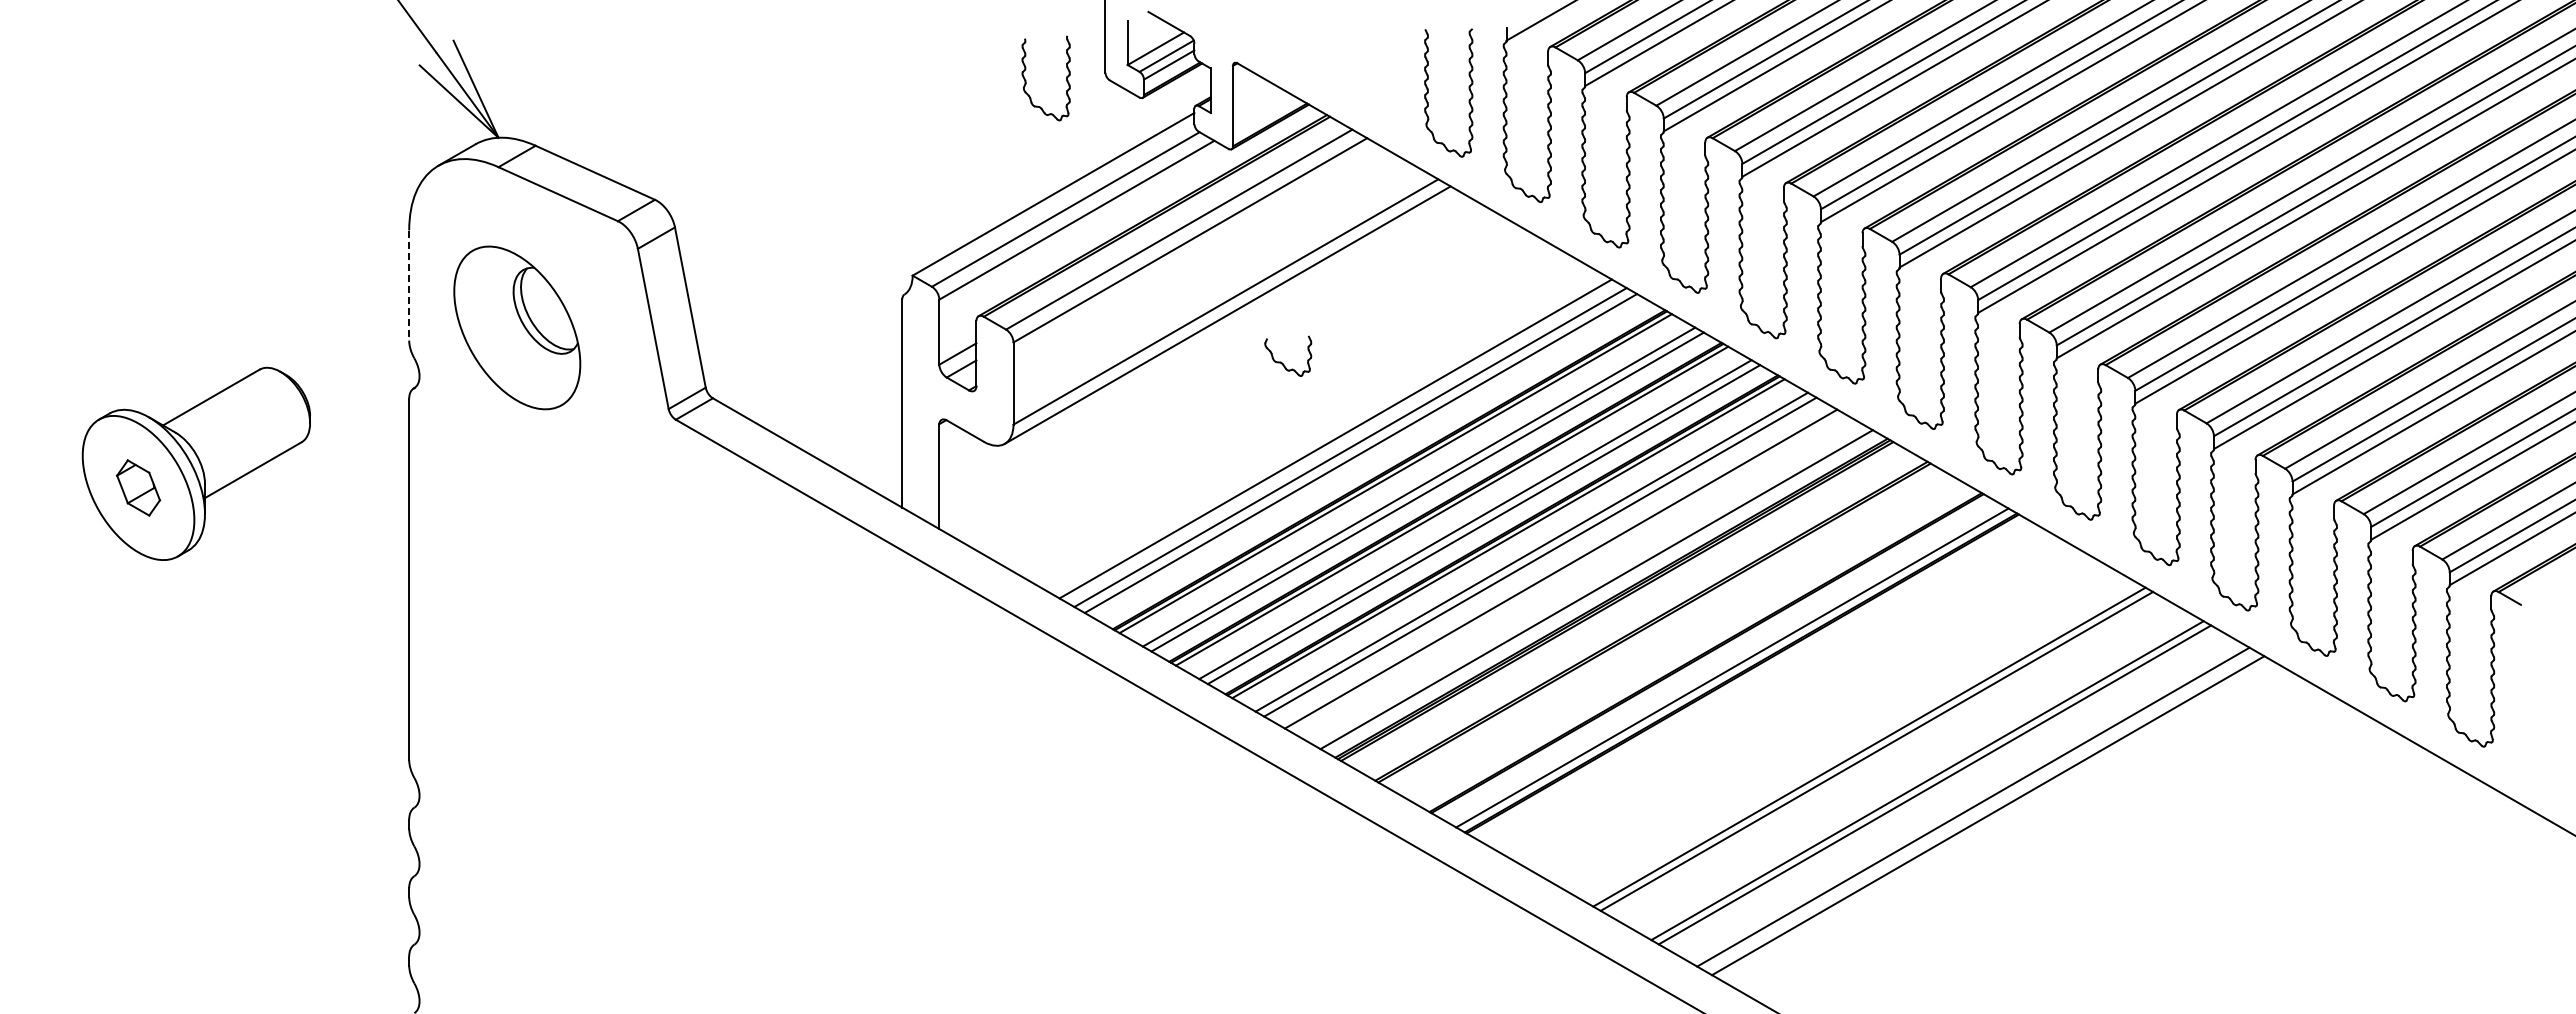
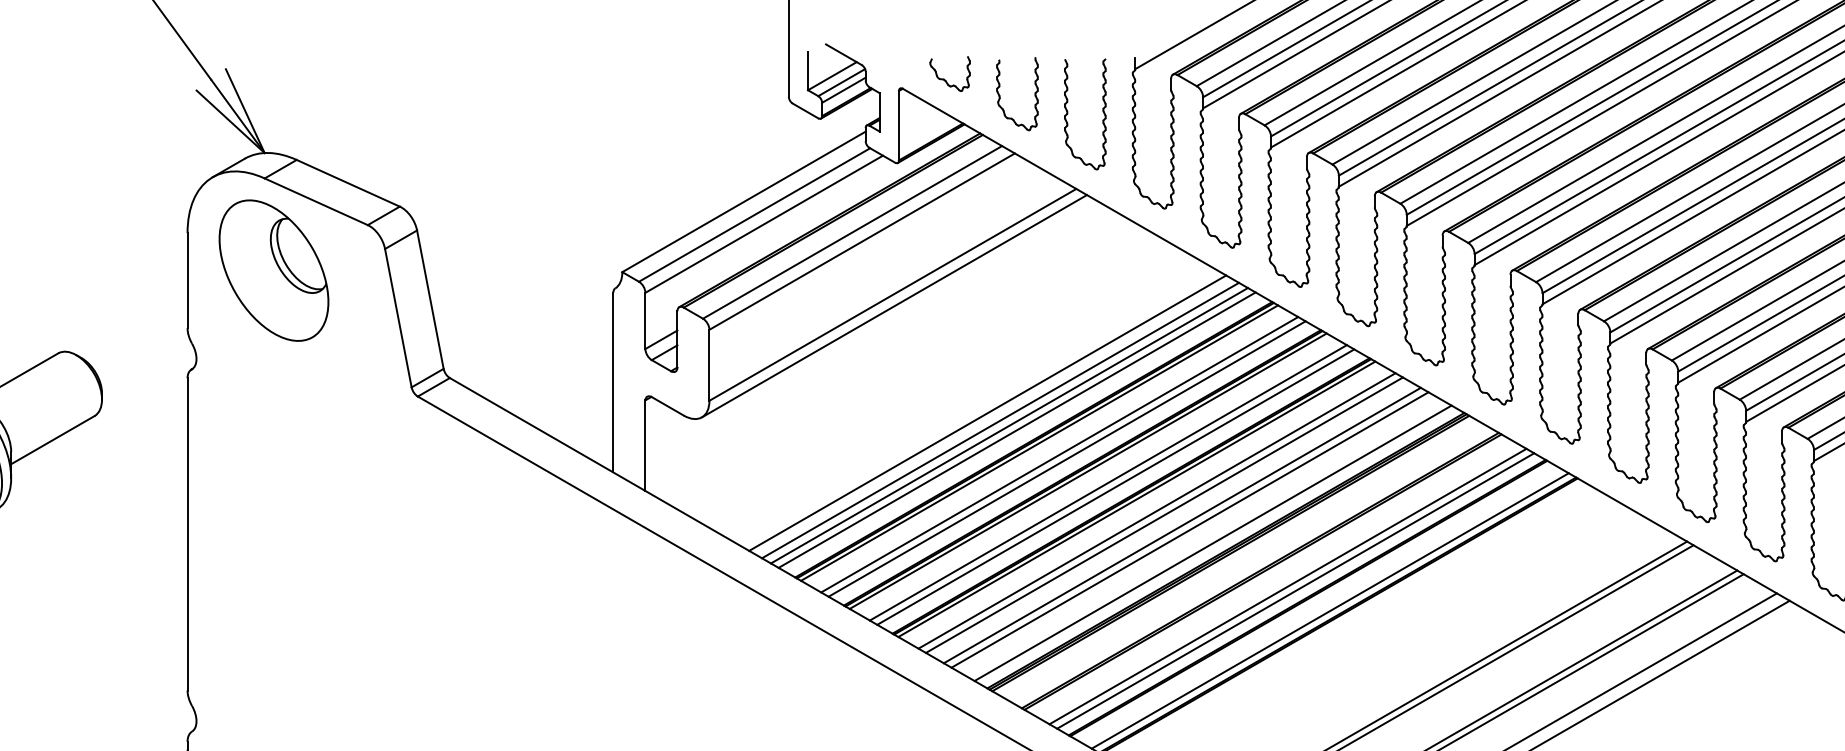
part: (1026, 80) -> (1000, 95), moved
line: (409, 286) -> (187, 281), dashed -> solid
part: (517, 327) -> (274, 270), moved
part: (1281, 361) -> (944, 78), moved
line: (1369, 458) -> (1016, 430), added
line: (1569, 573) -> (1189, 529), added
line: (1683, 639) -> (1288, 586), added
line: (1692, 644) -> (1295, 590), added

